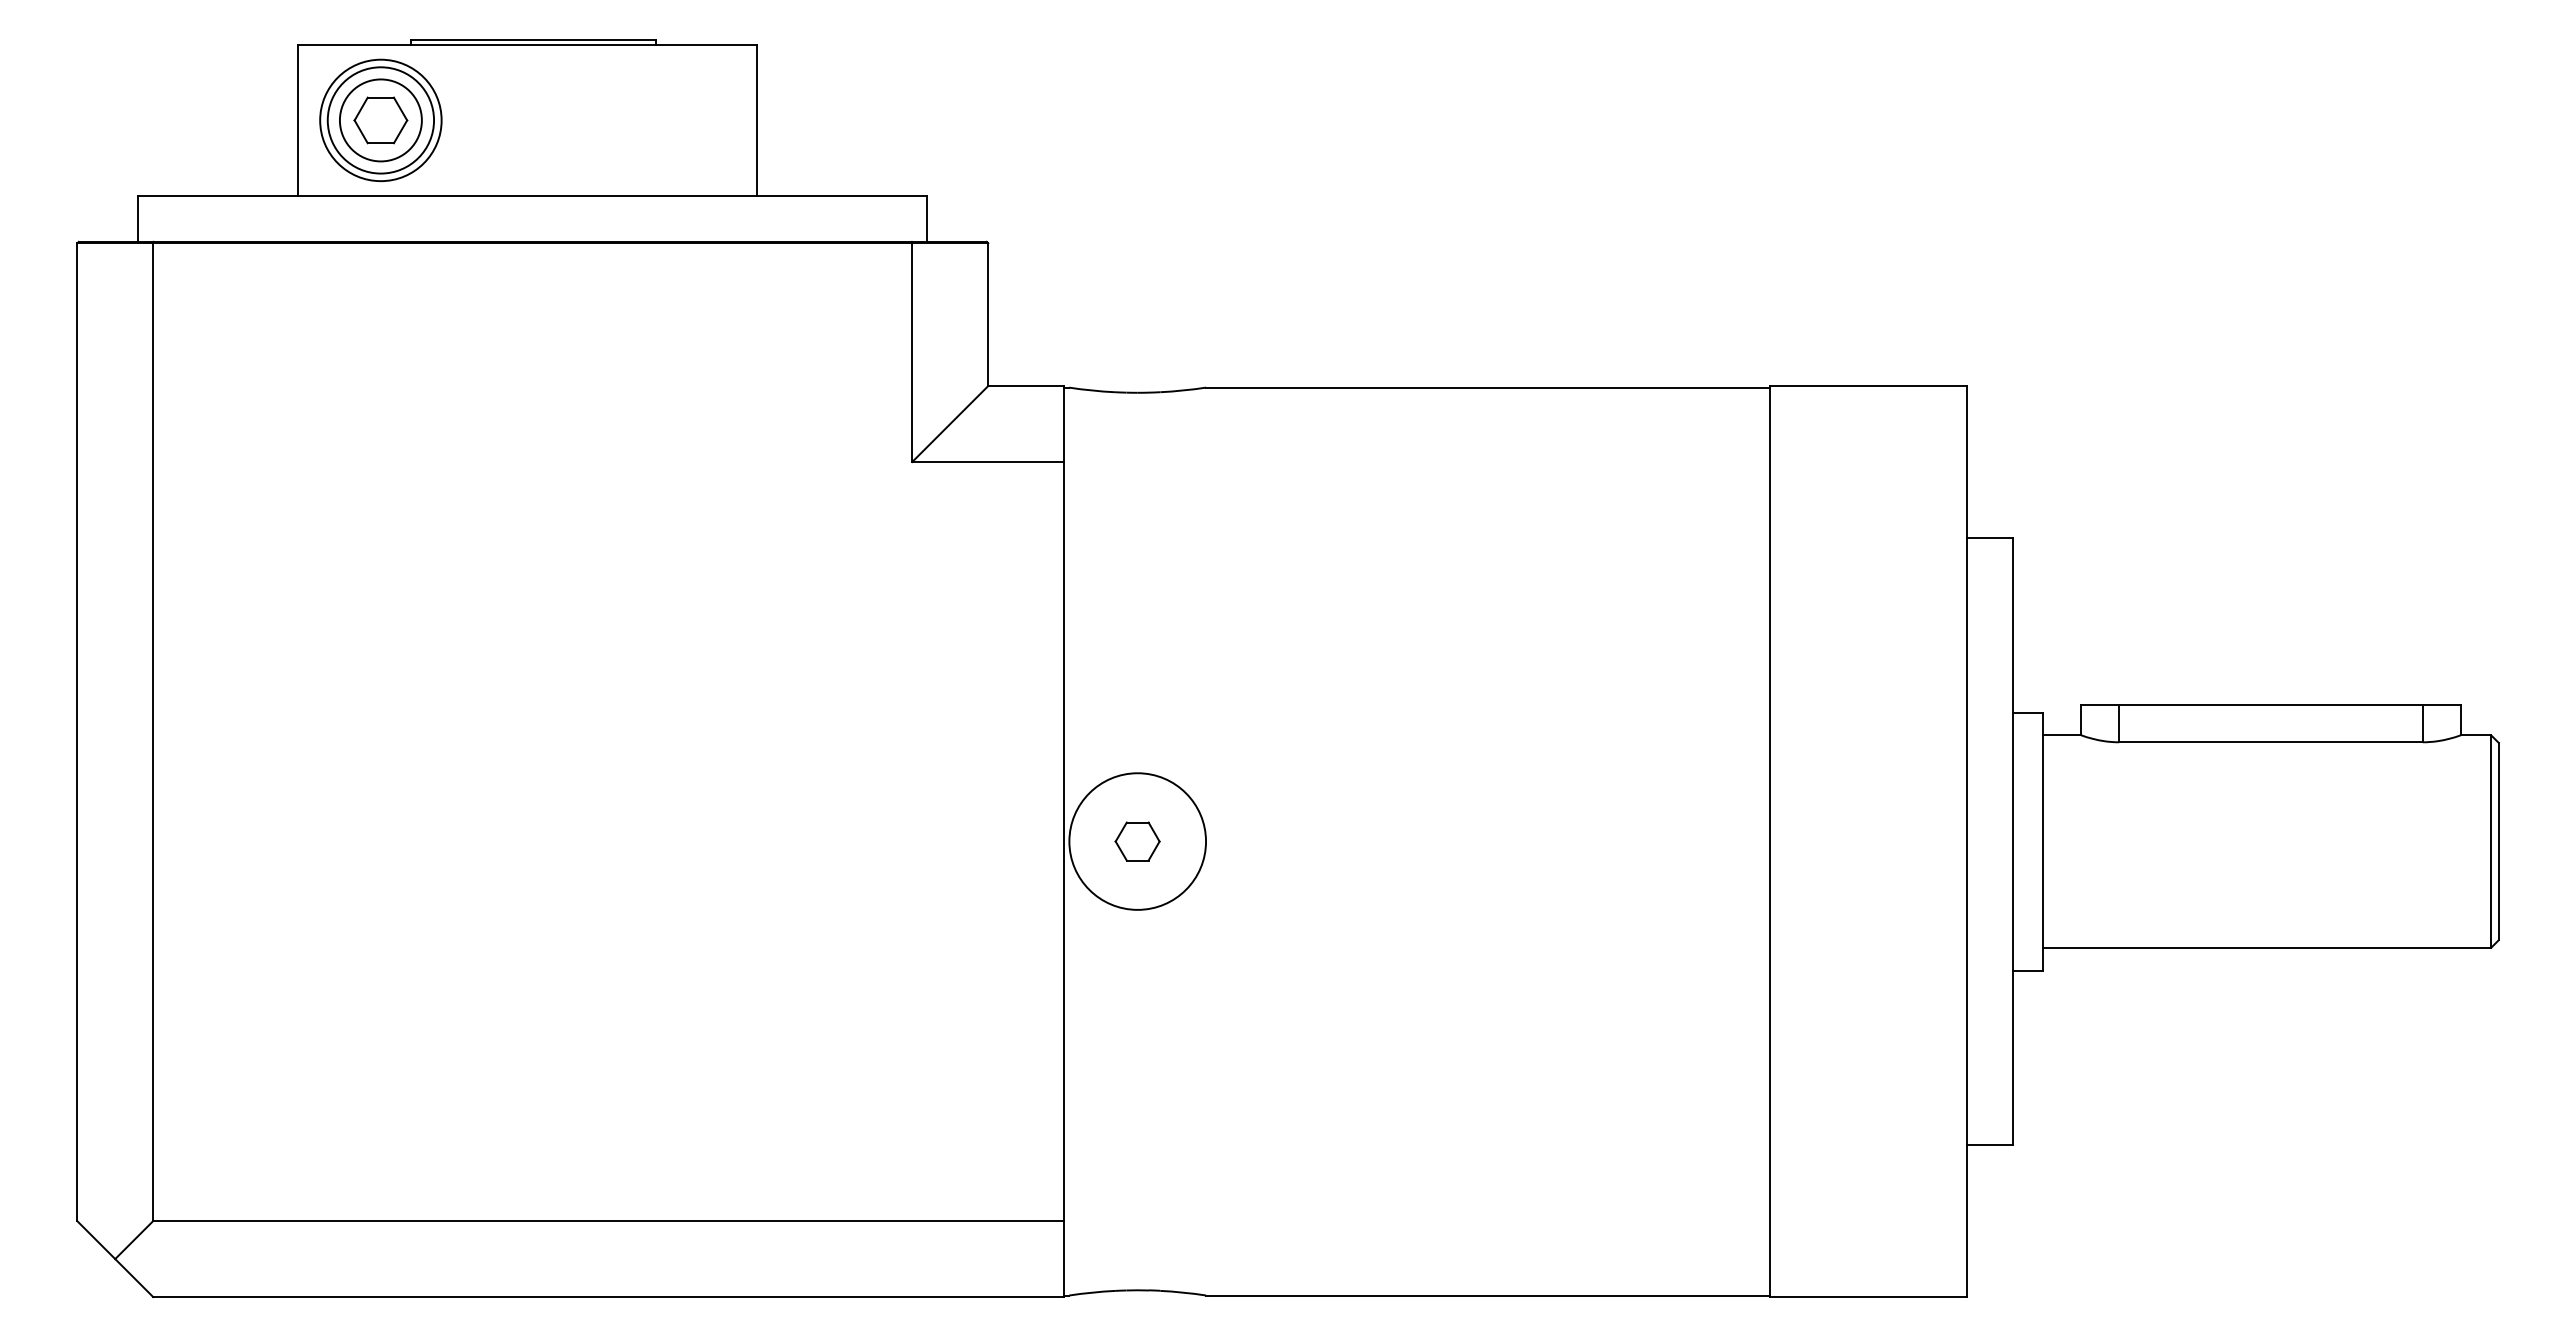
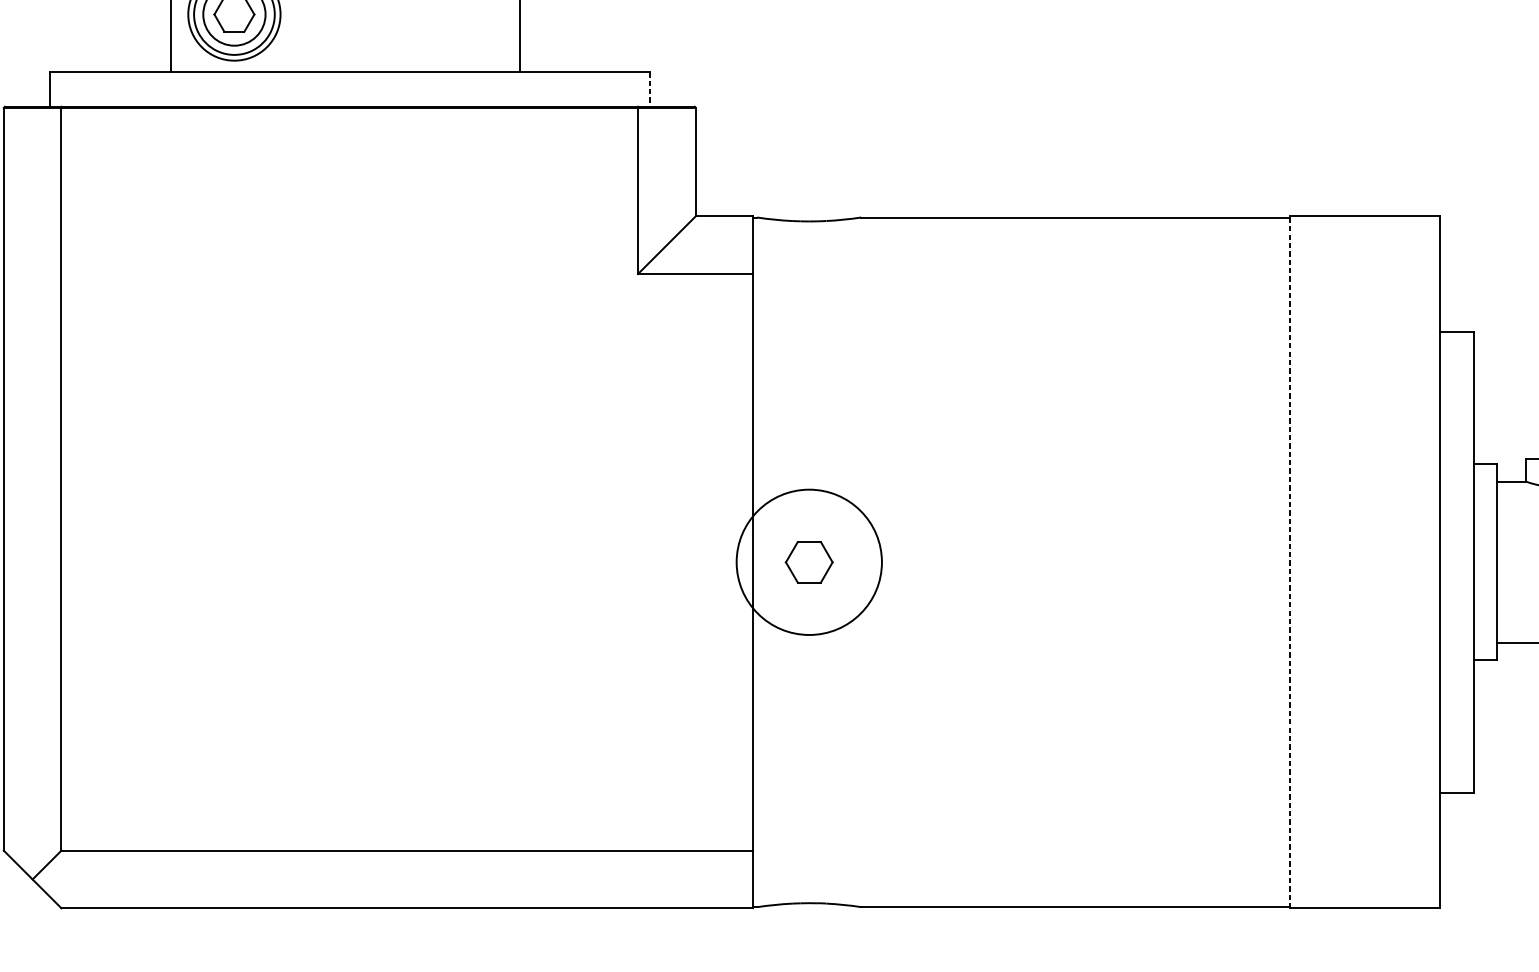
line: (927, 219) -> (649, 89), solid -> dashed
circle: (1137, 841) -> (809, 562), size x1.4
part: (1137, 841) -> (809, 562), size x1.4
line: (1770, 841) -> (1289, 562), solid -> dashed

